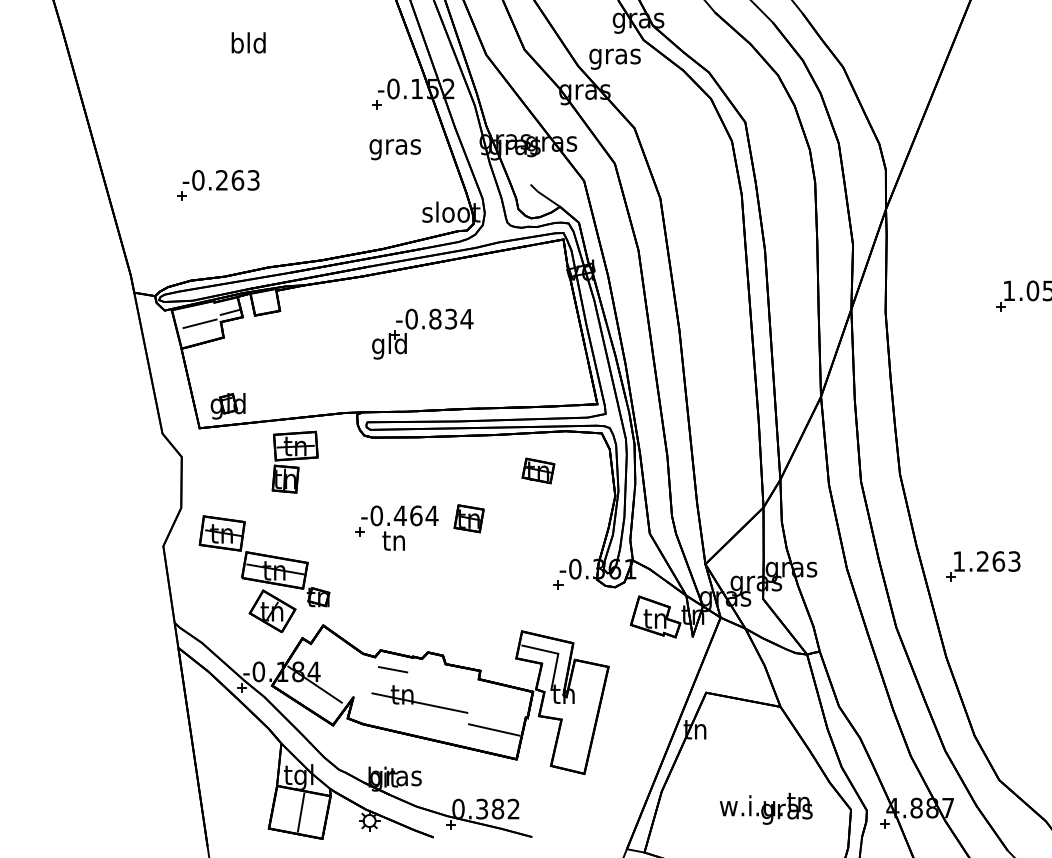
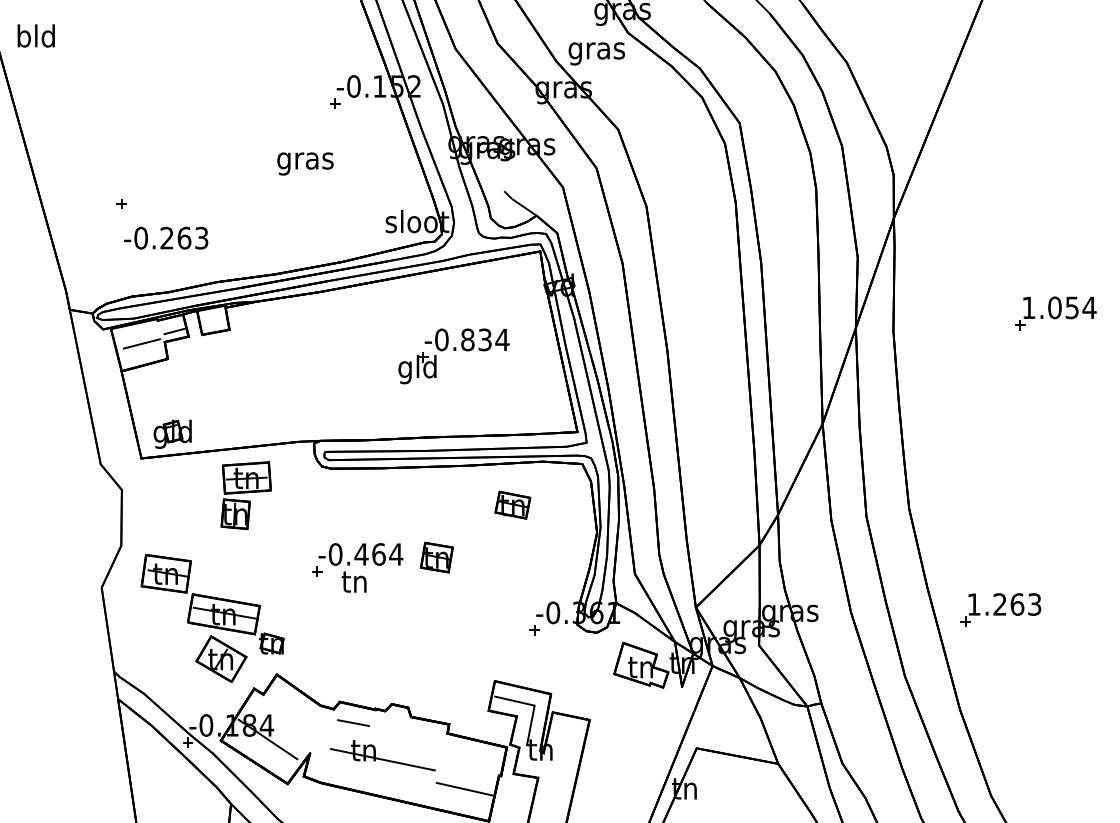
text: (248, 42) -> (36, 35), moved
text: (394, 149) -> (304, 163), moved
text: (220, 180) -> (165, 238), moved
part: (422, 333) -> (453, 355), moved

